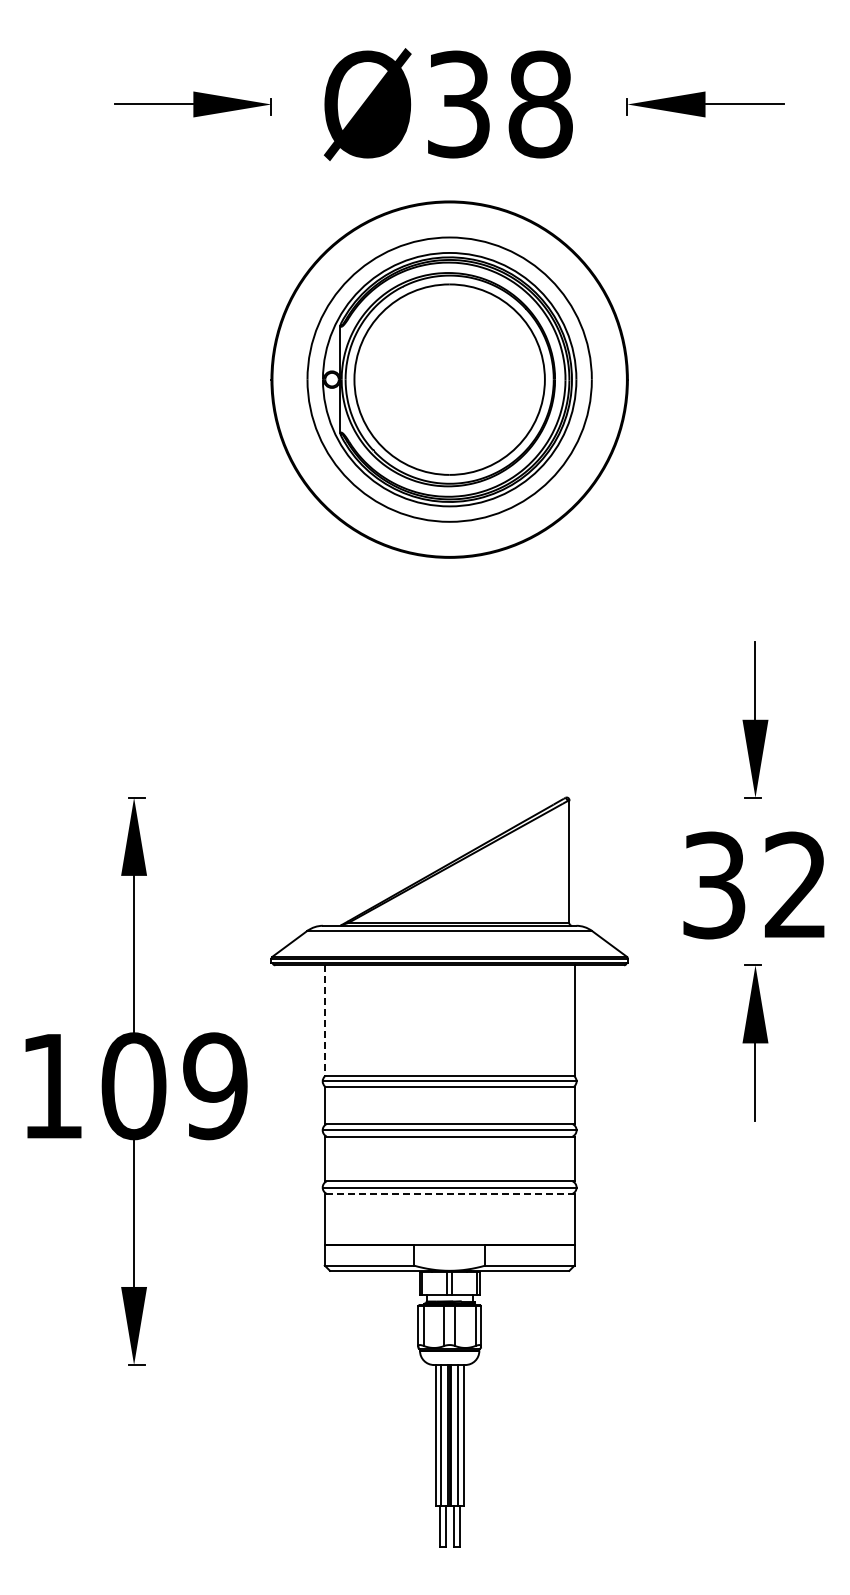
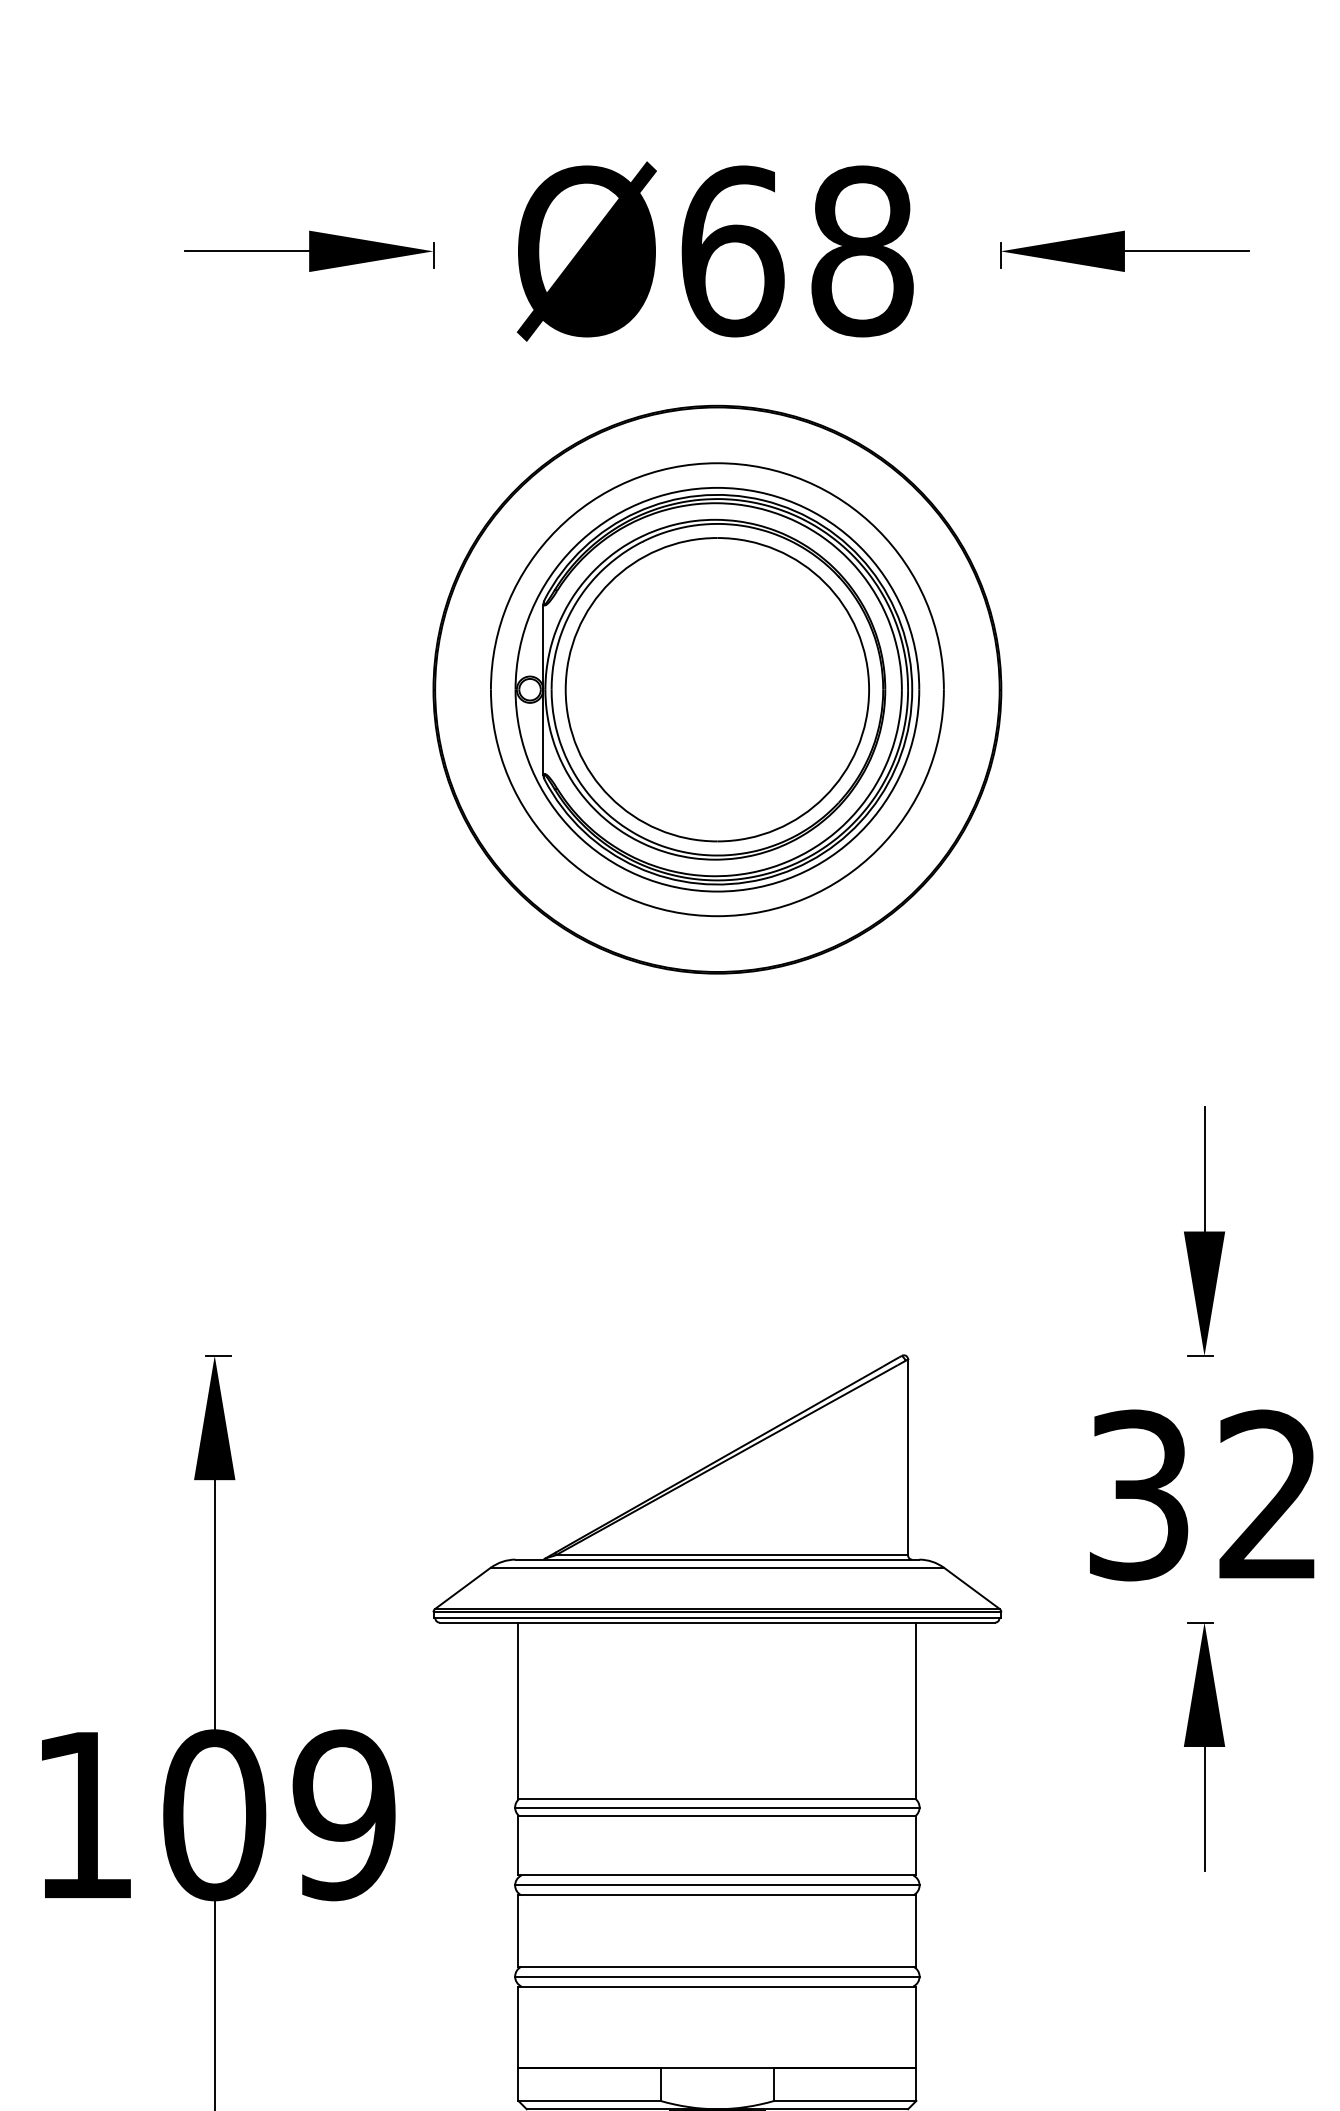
text: (459, 104) -> (733, 251), Ø38 -> Ø68
line: (324, 1021) -> (518, 1712), dashed -> solid
line: (449, 1193) -> (717, 1986), dashed -> solid

